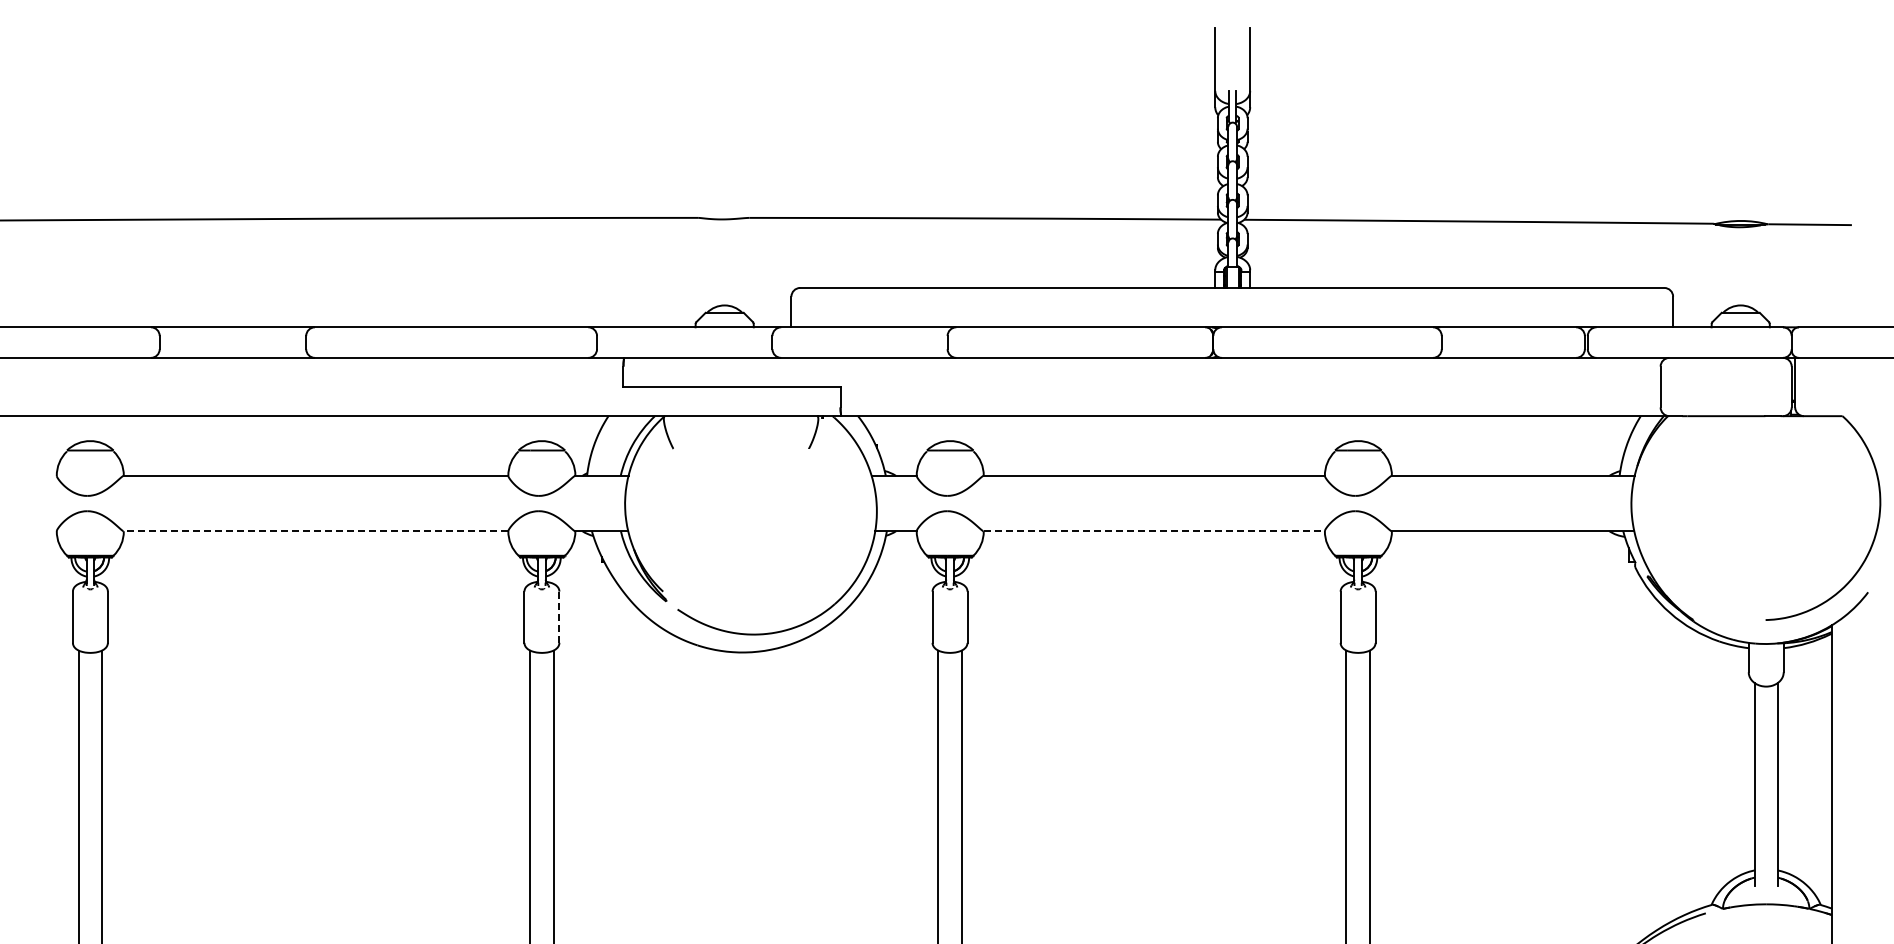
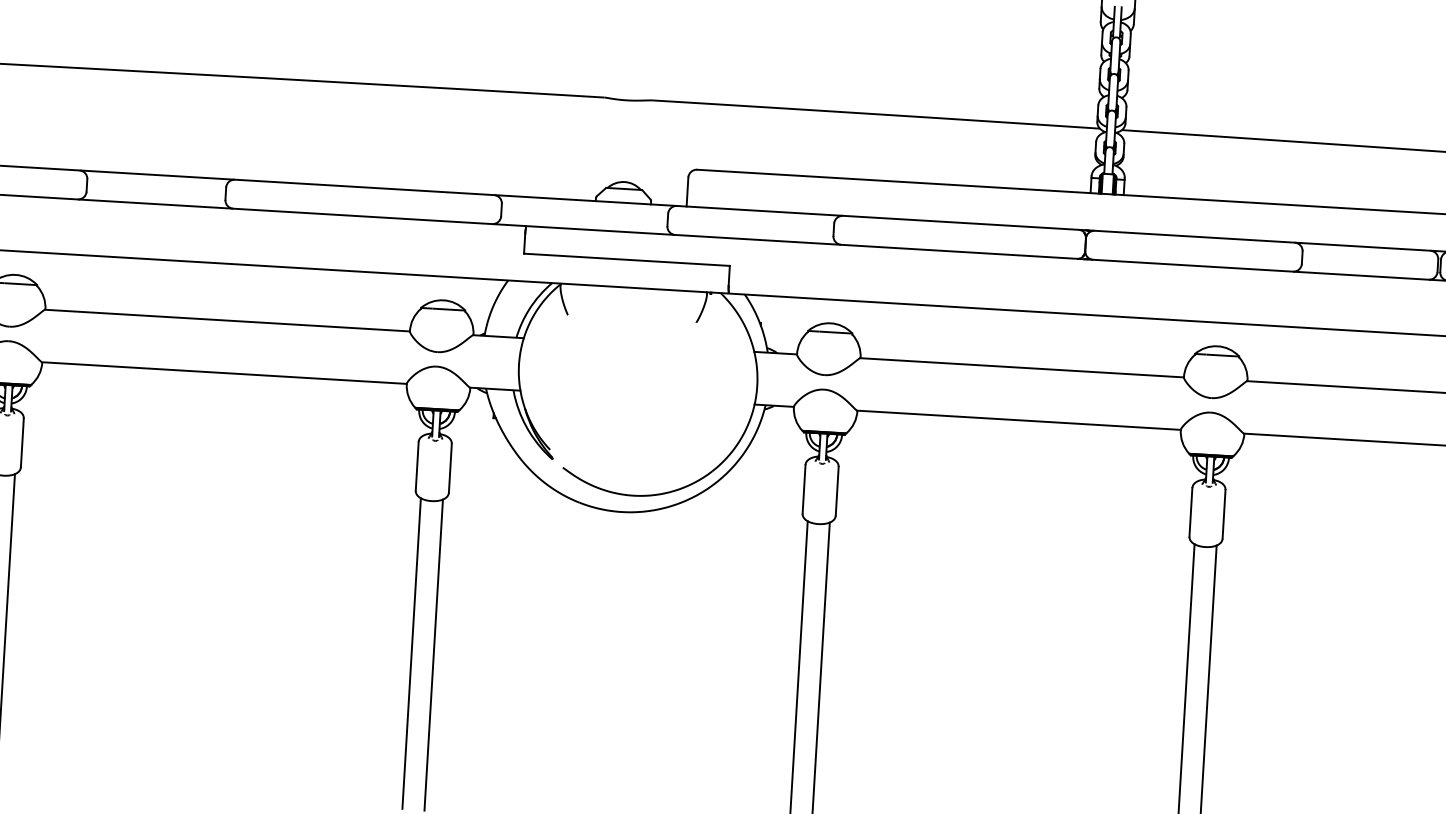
line: (315, 531) -> (223, 373), dashed -> solid
line: (1154, 531) -> (1019, 420), dashed -> solid
line: (559, 617) -> (450, 468), dashed -> solid

